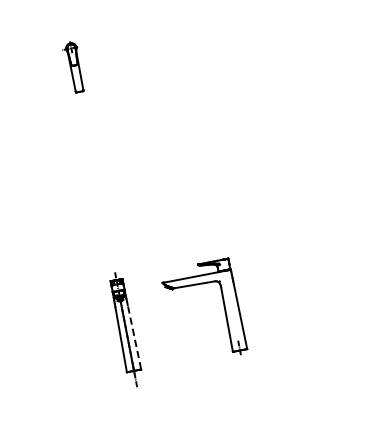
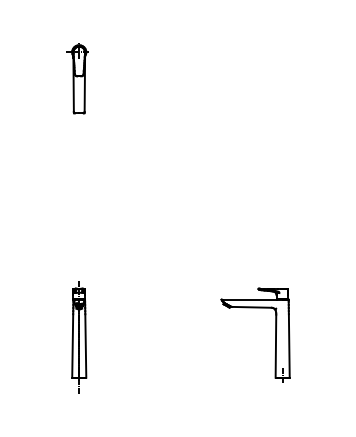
part: (73, 67) -> (77, 78), size x1.43
part: (224, 307) -> (275, 334), moved
line: (134, 336) -> (85, 345), dashed -> solid

